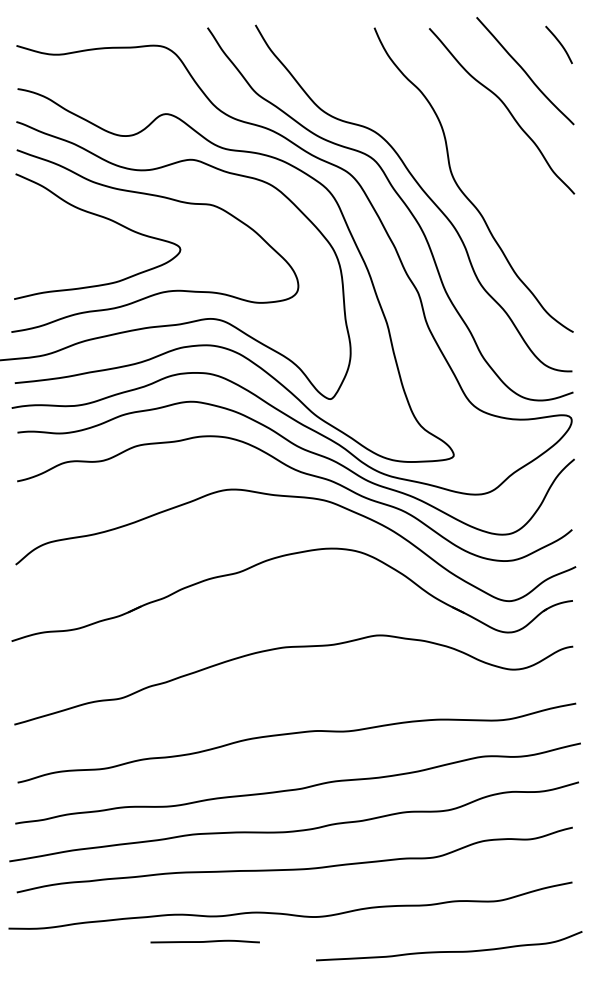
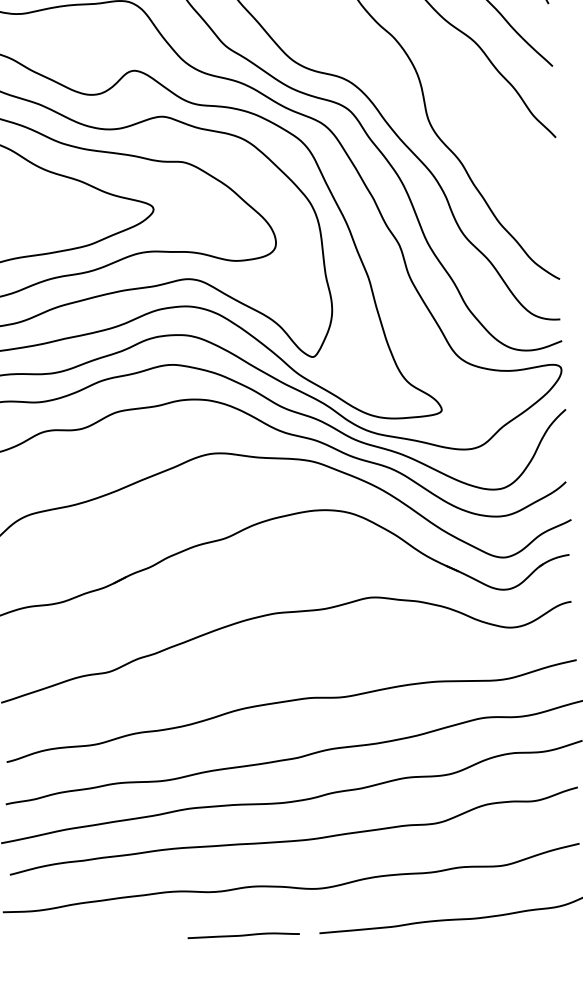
curve: (204, 941) -> (242, 935), moved

